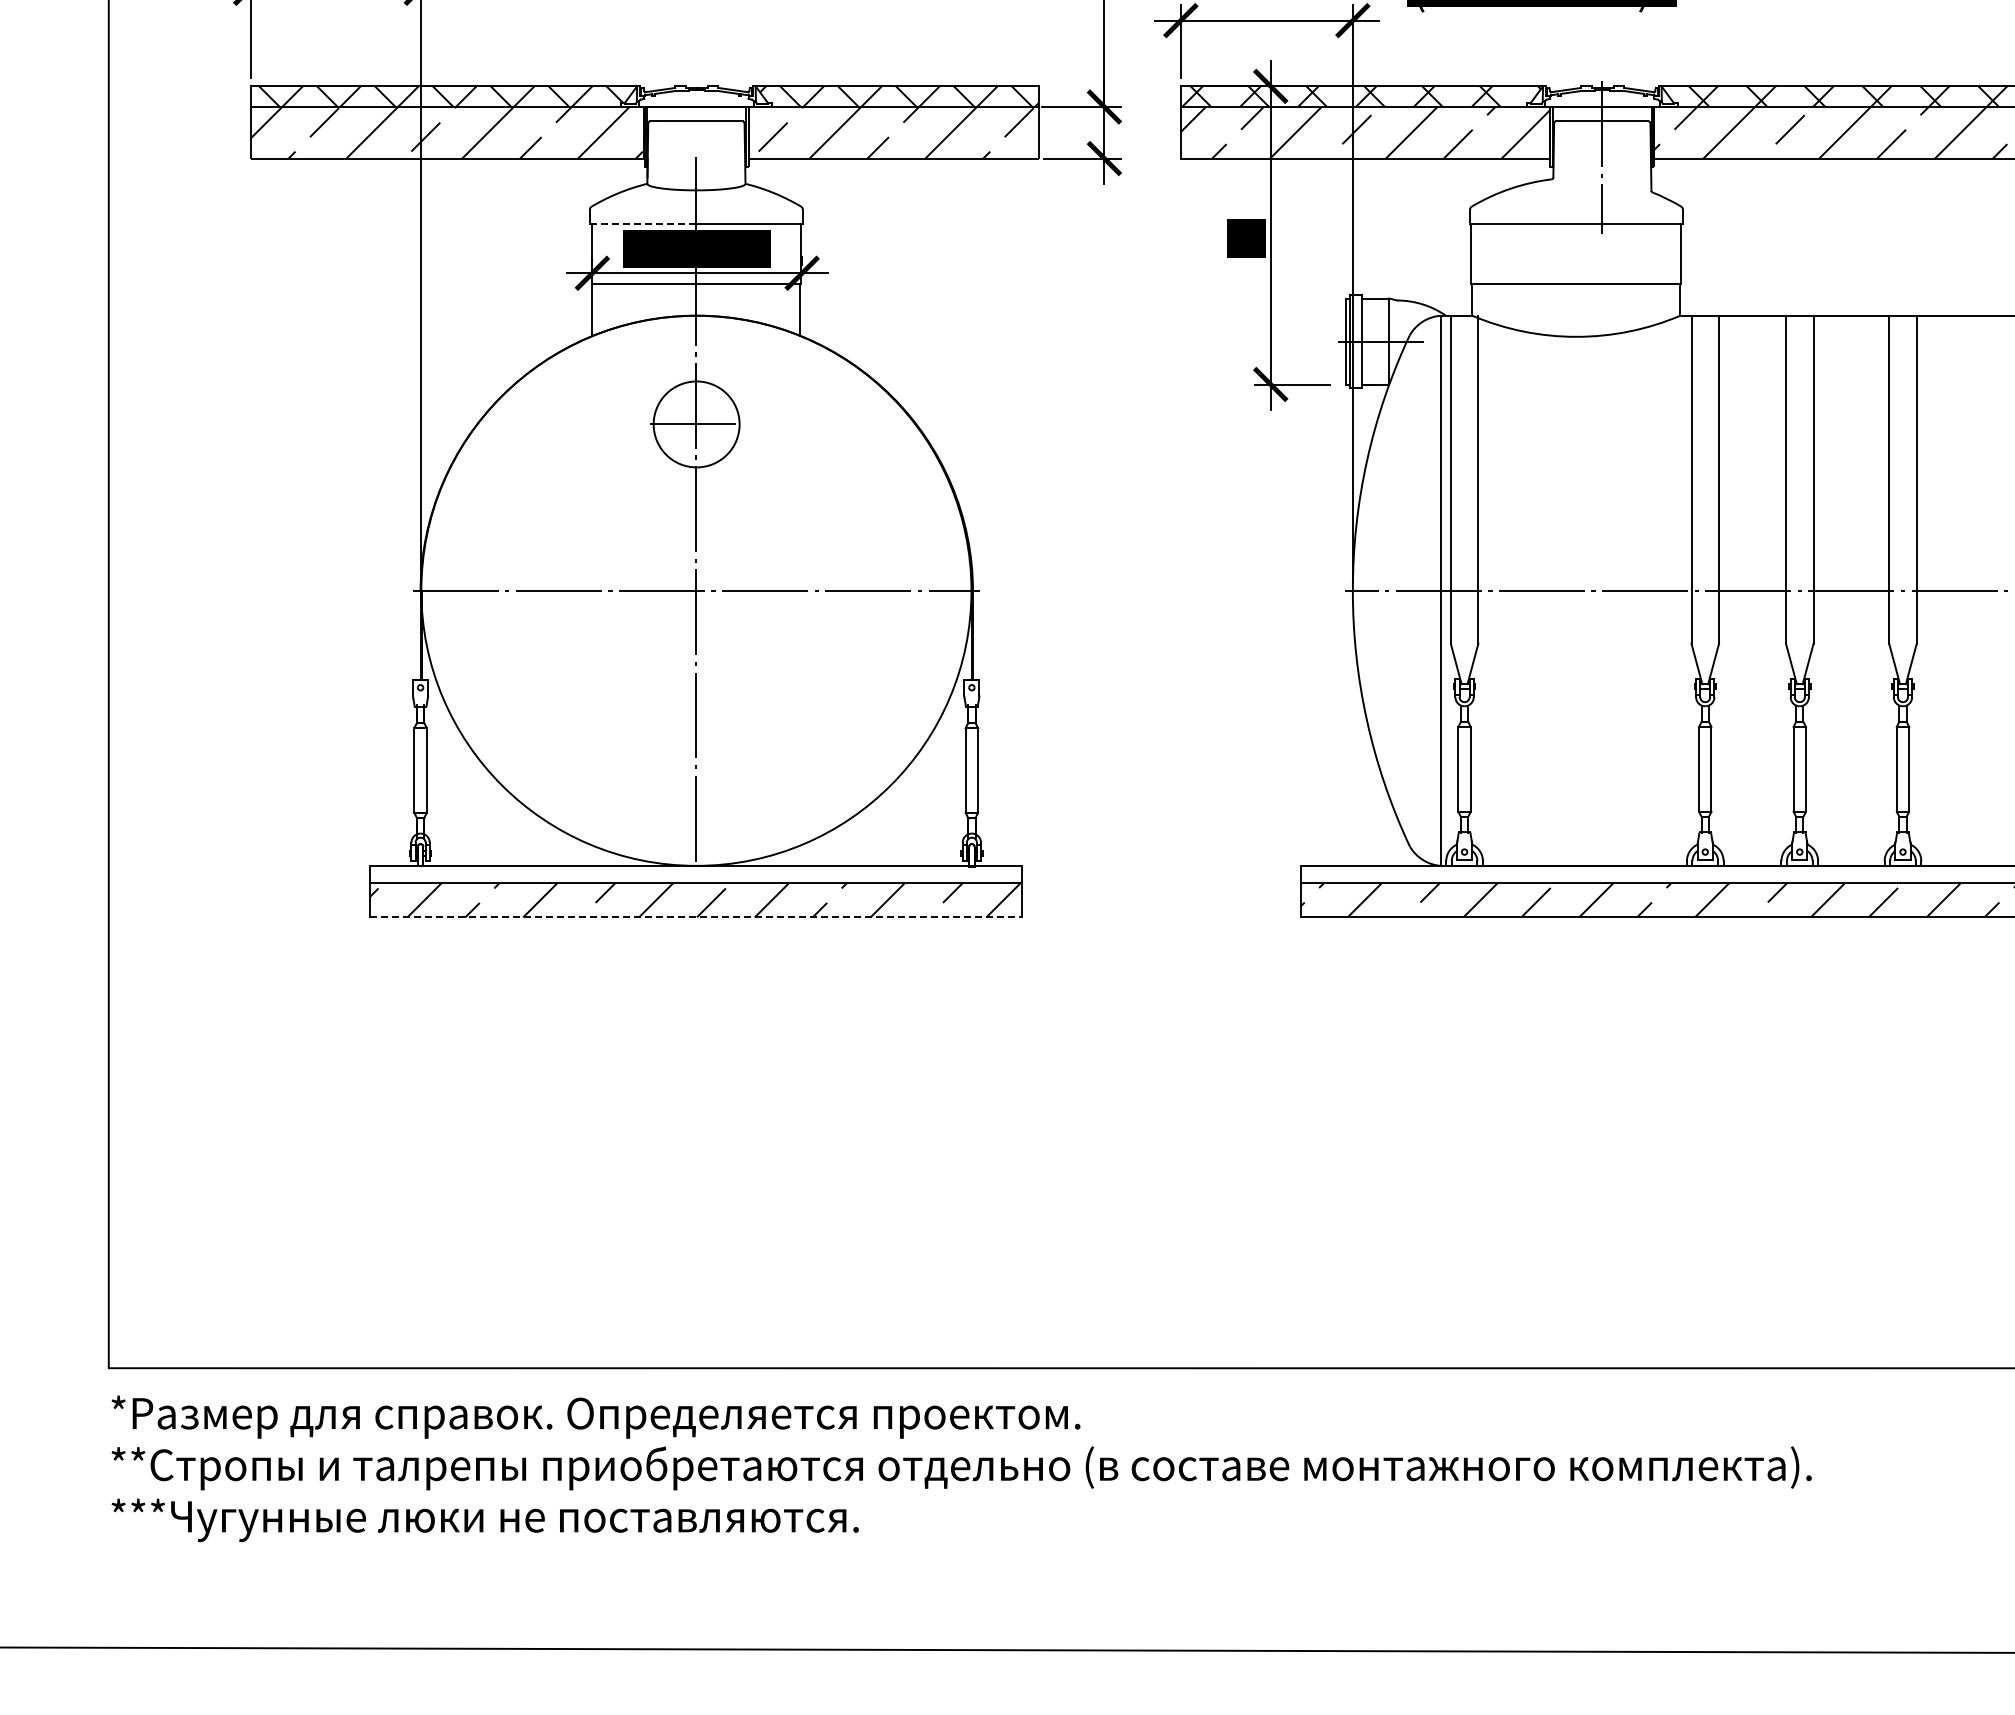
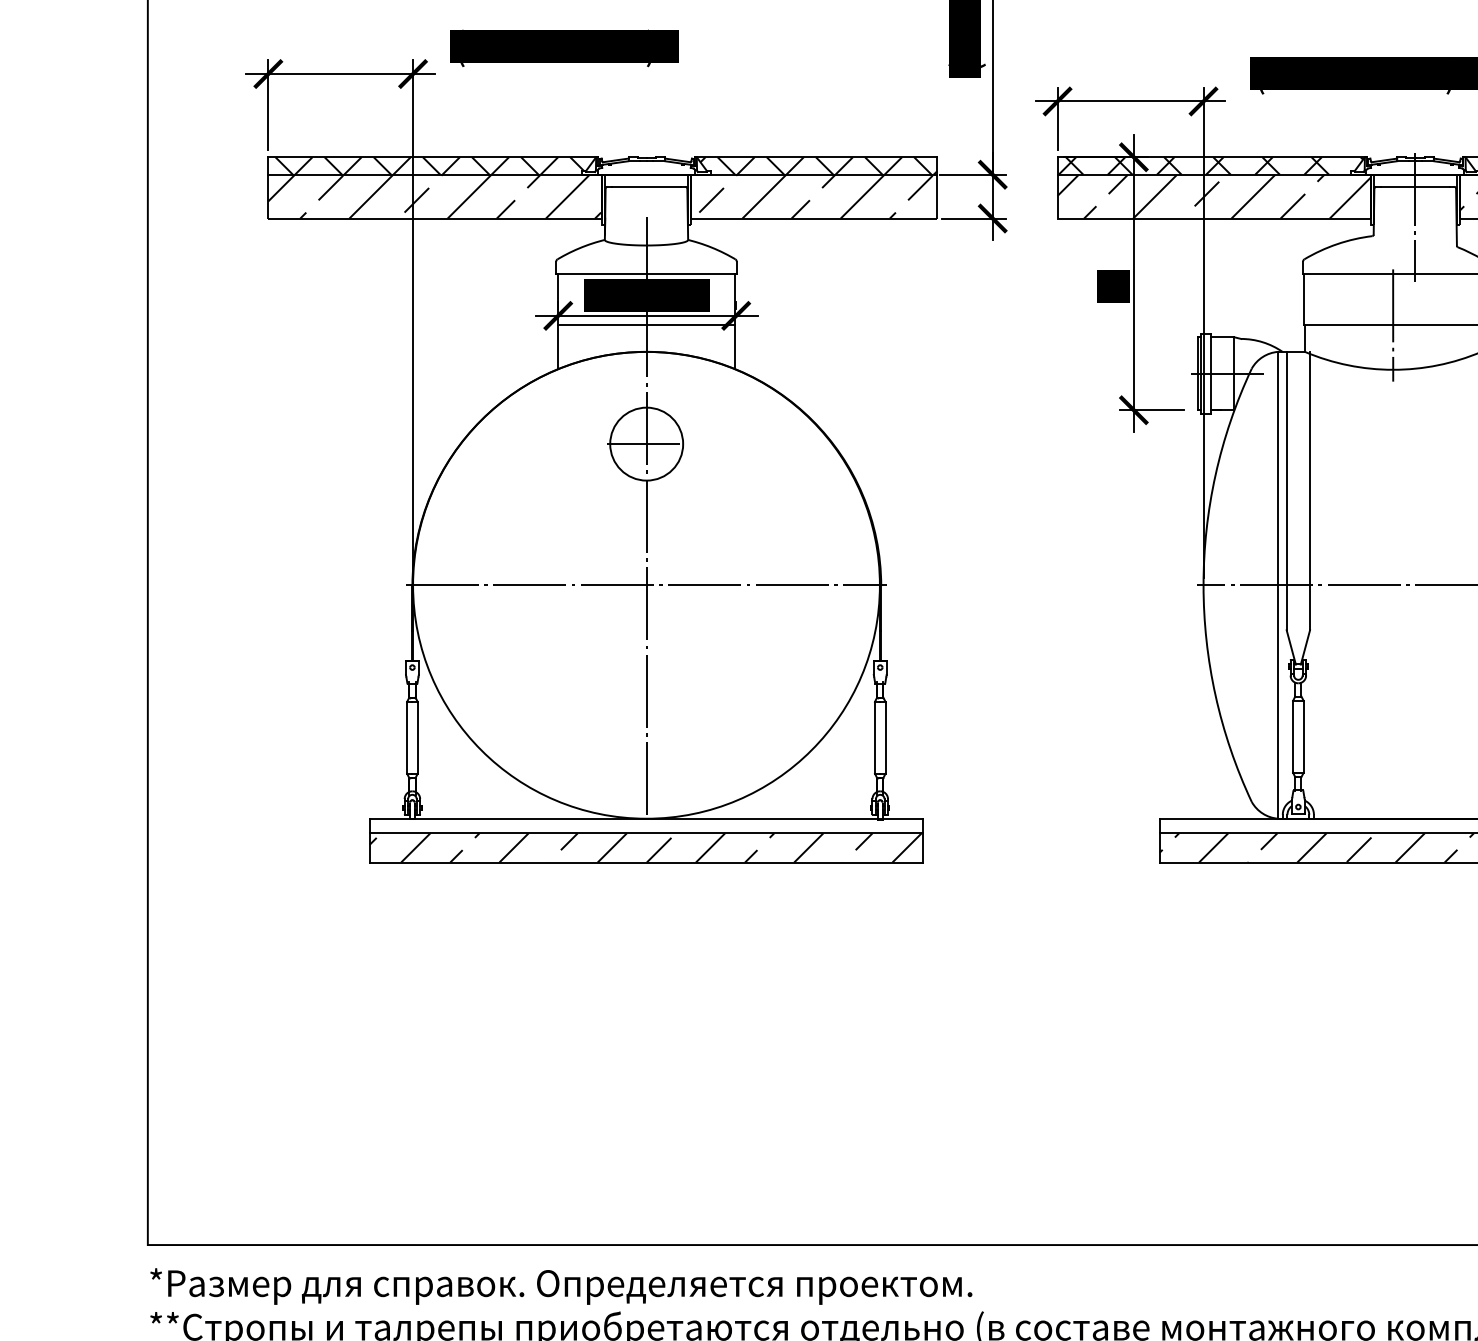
line: (642, 223) -> (600, 273), dashed -> solid
line: (1576, 284) -> (1393, 325), added
line: (696, 917) -> (646, 862), dashed -> solid

